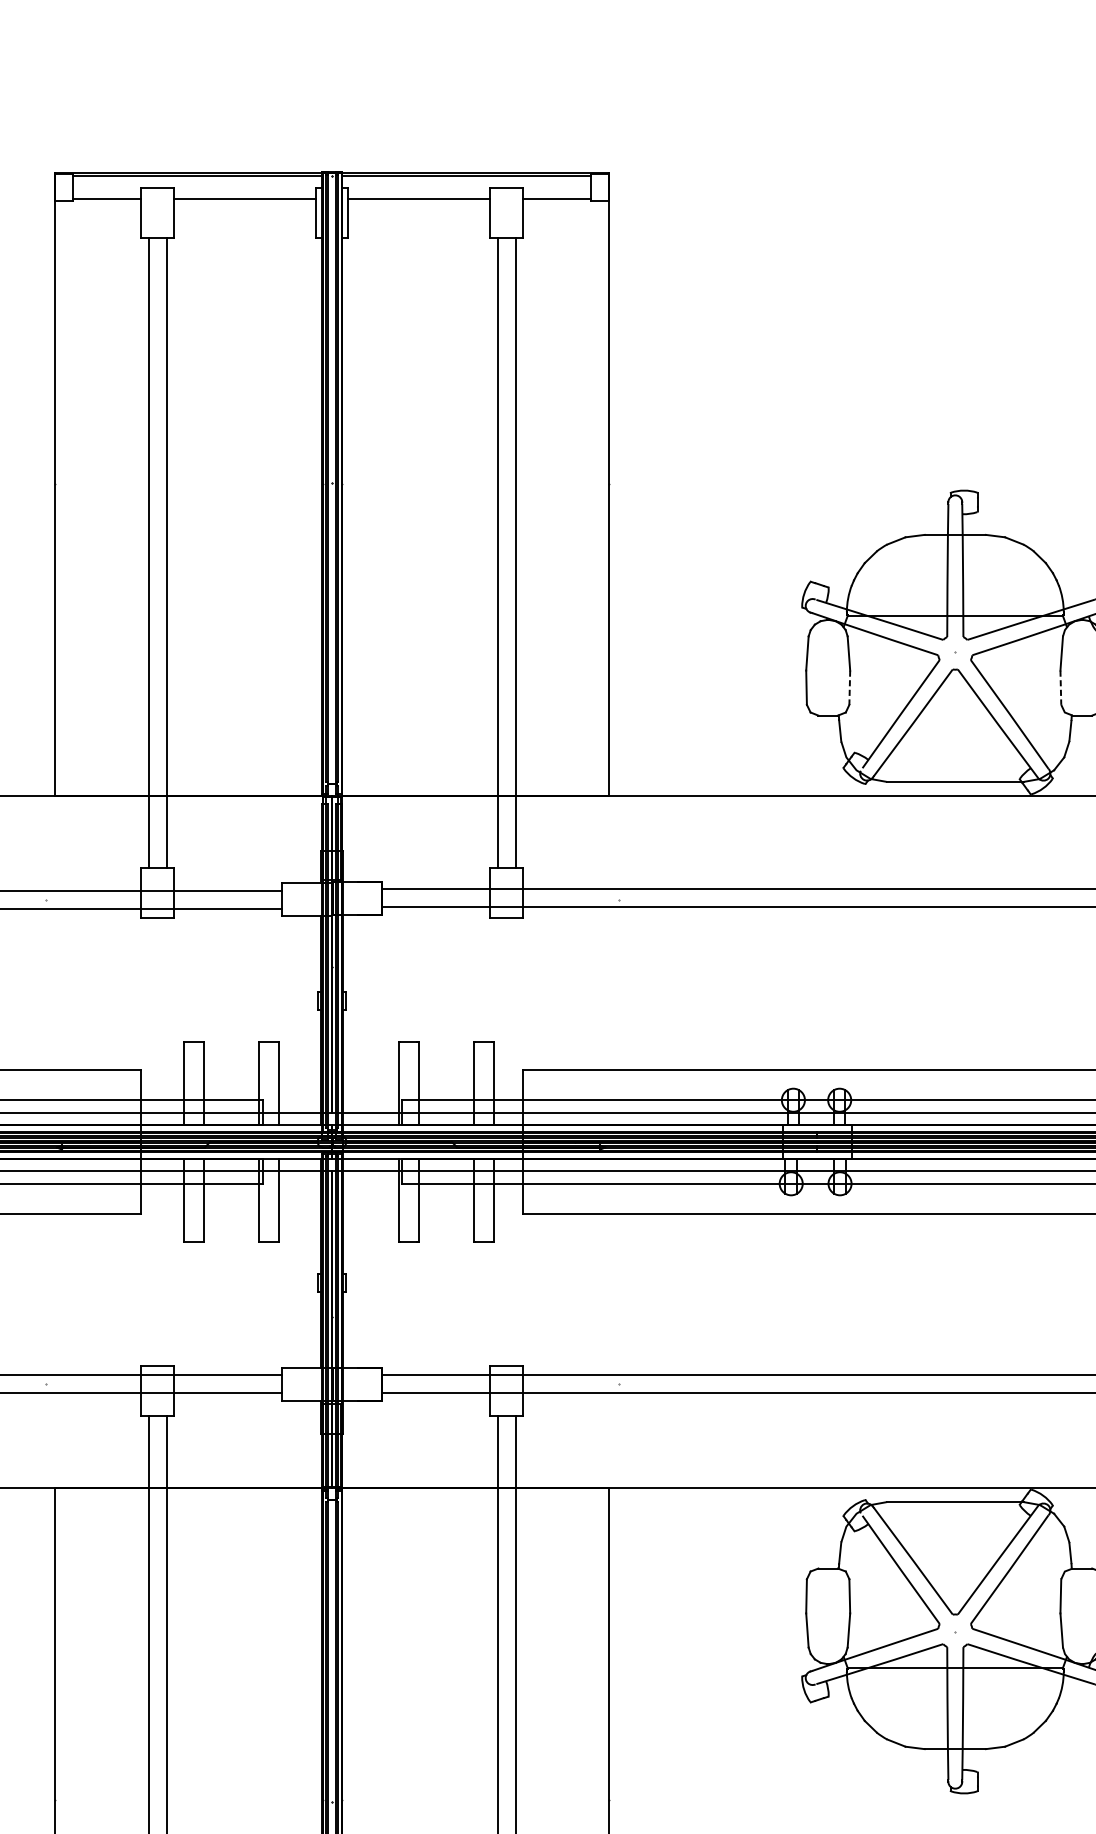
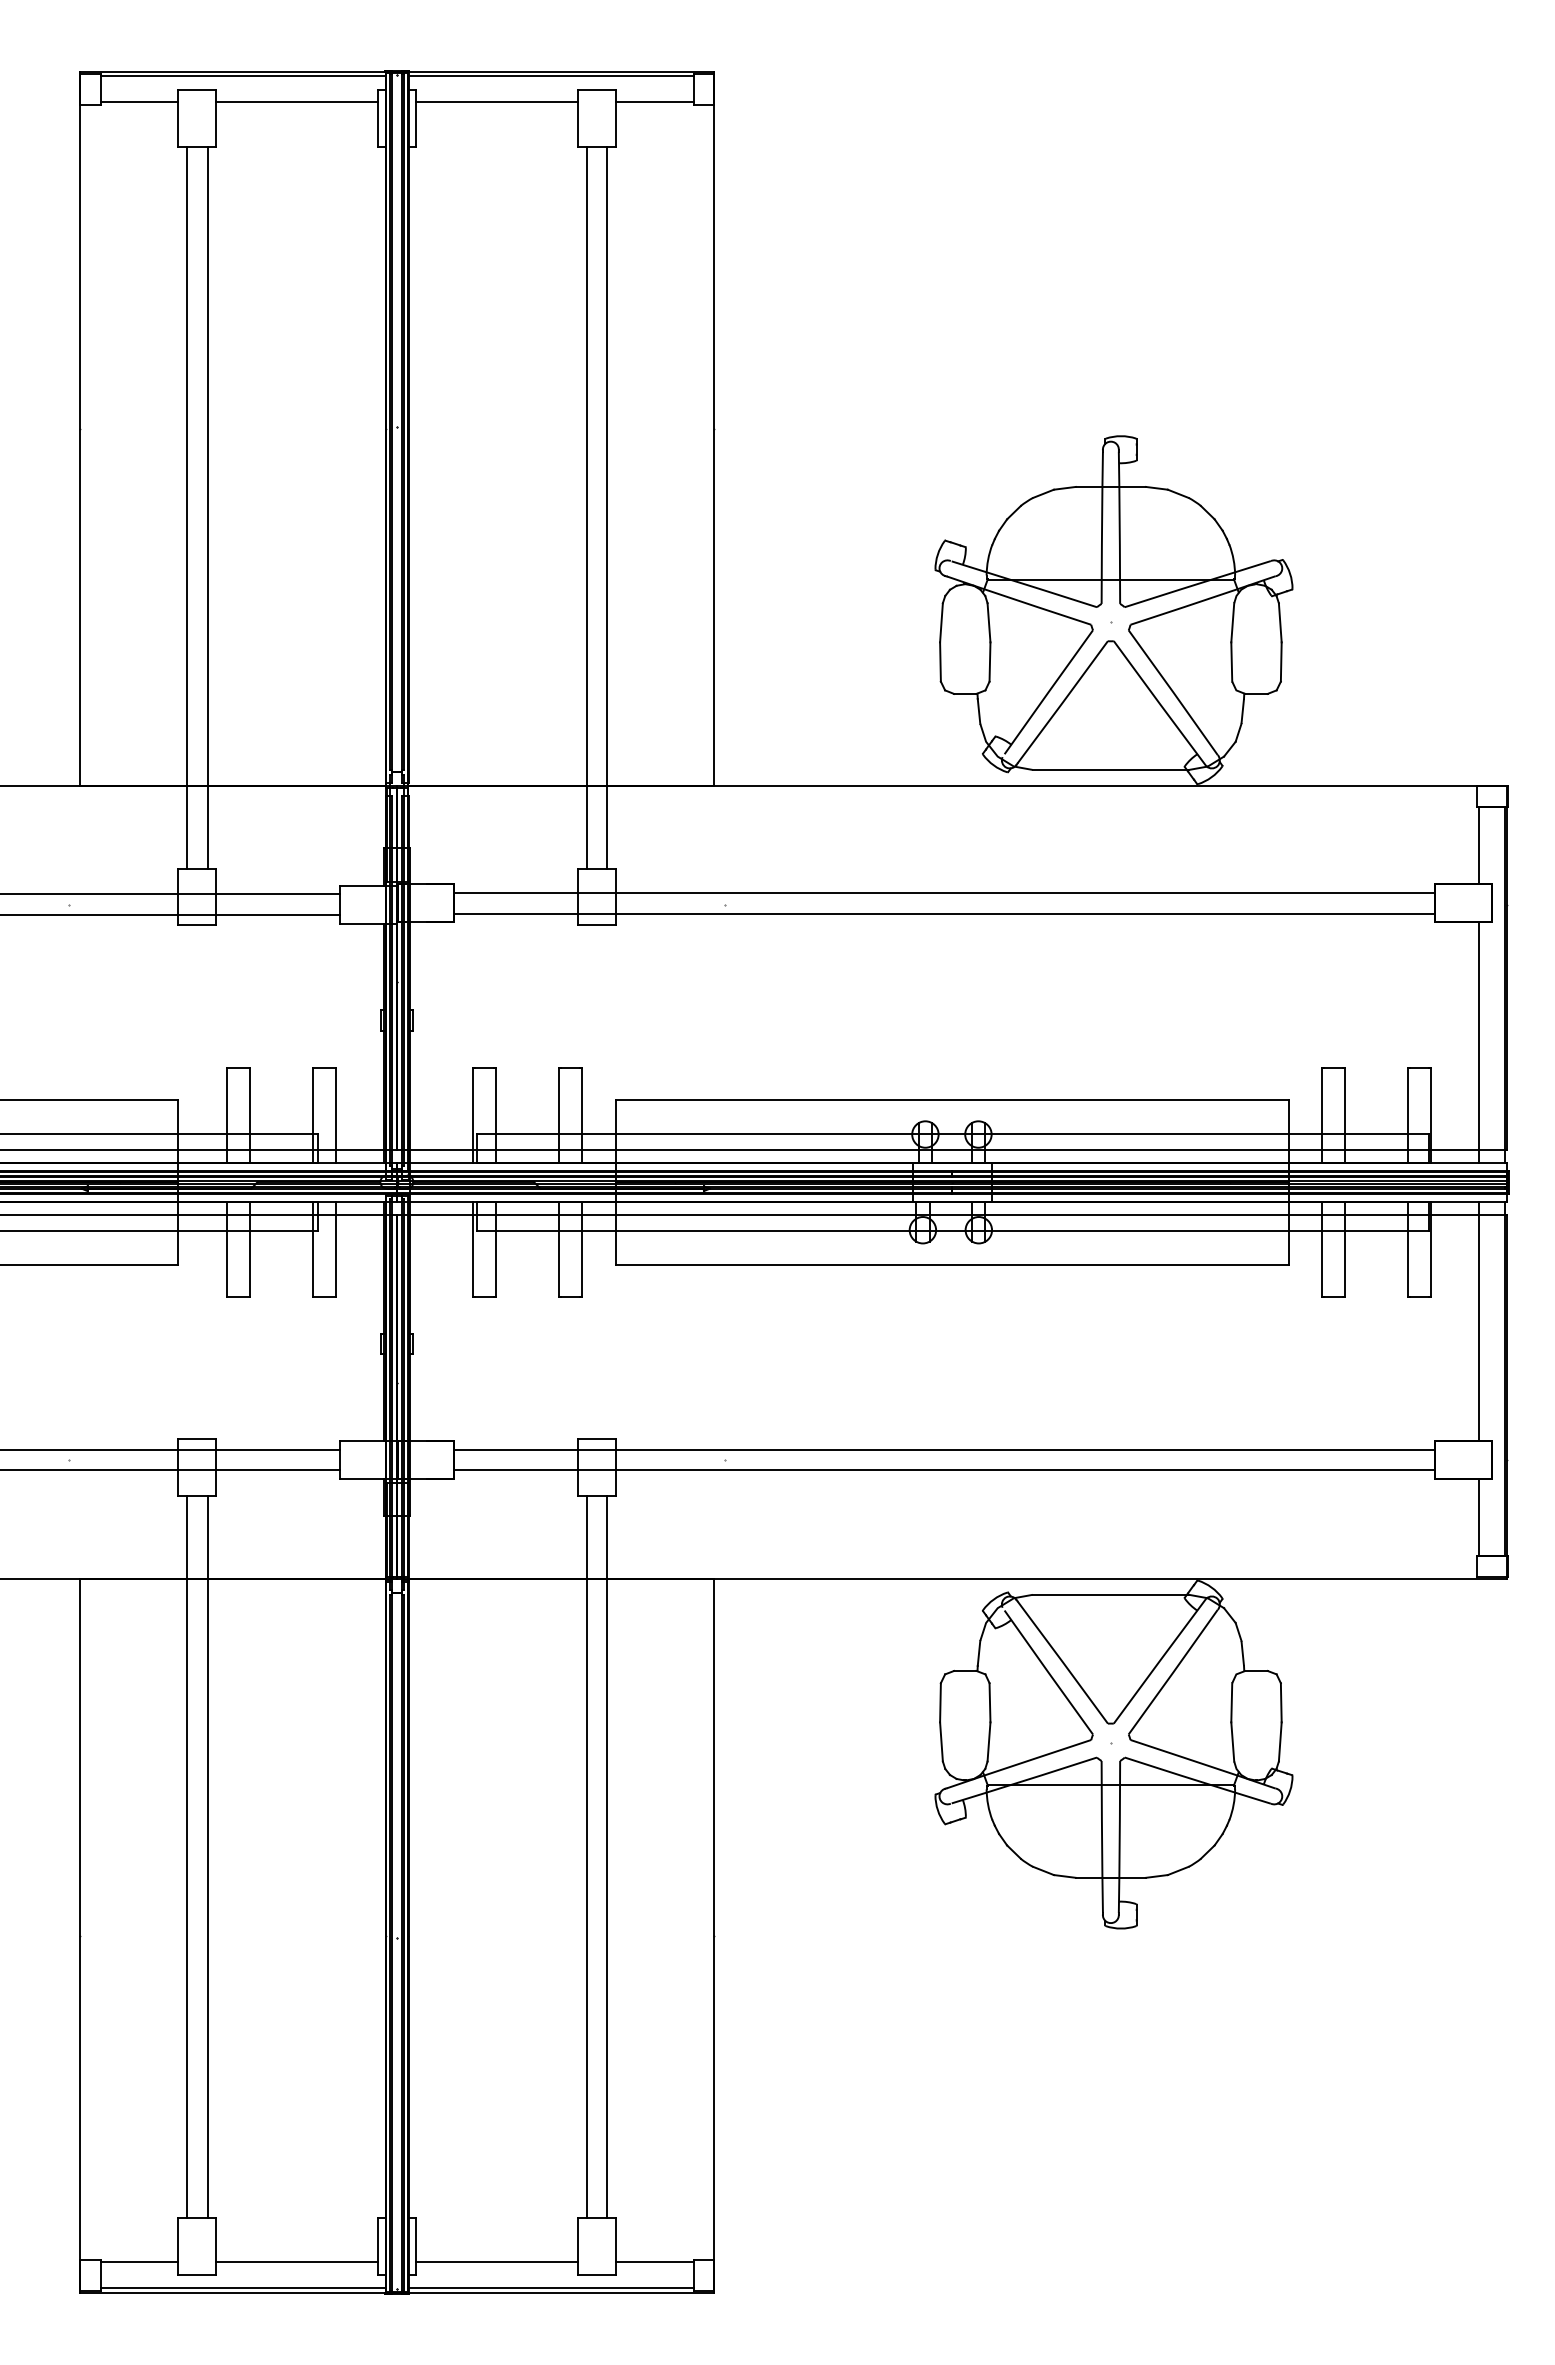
line: (850, 688) -> (990, 662), dashed -> solid
line: (1060, 688) -> (1231, 662), dashed -> solid

